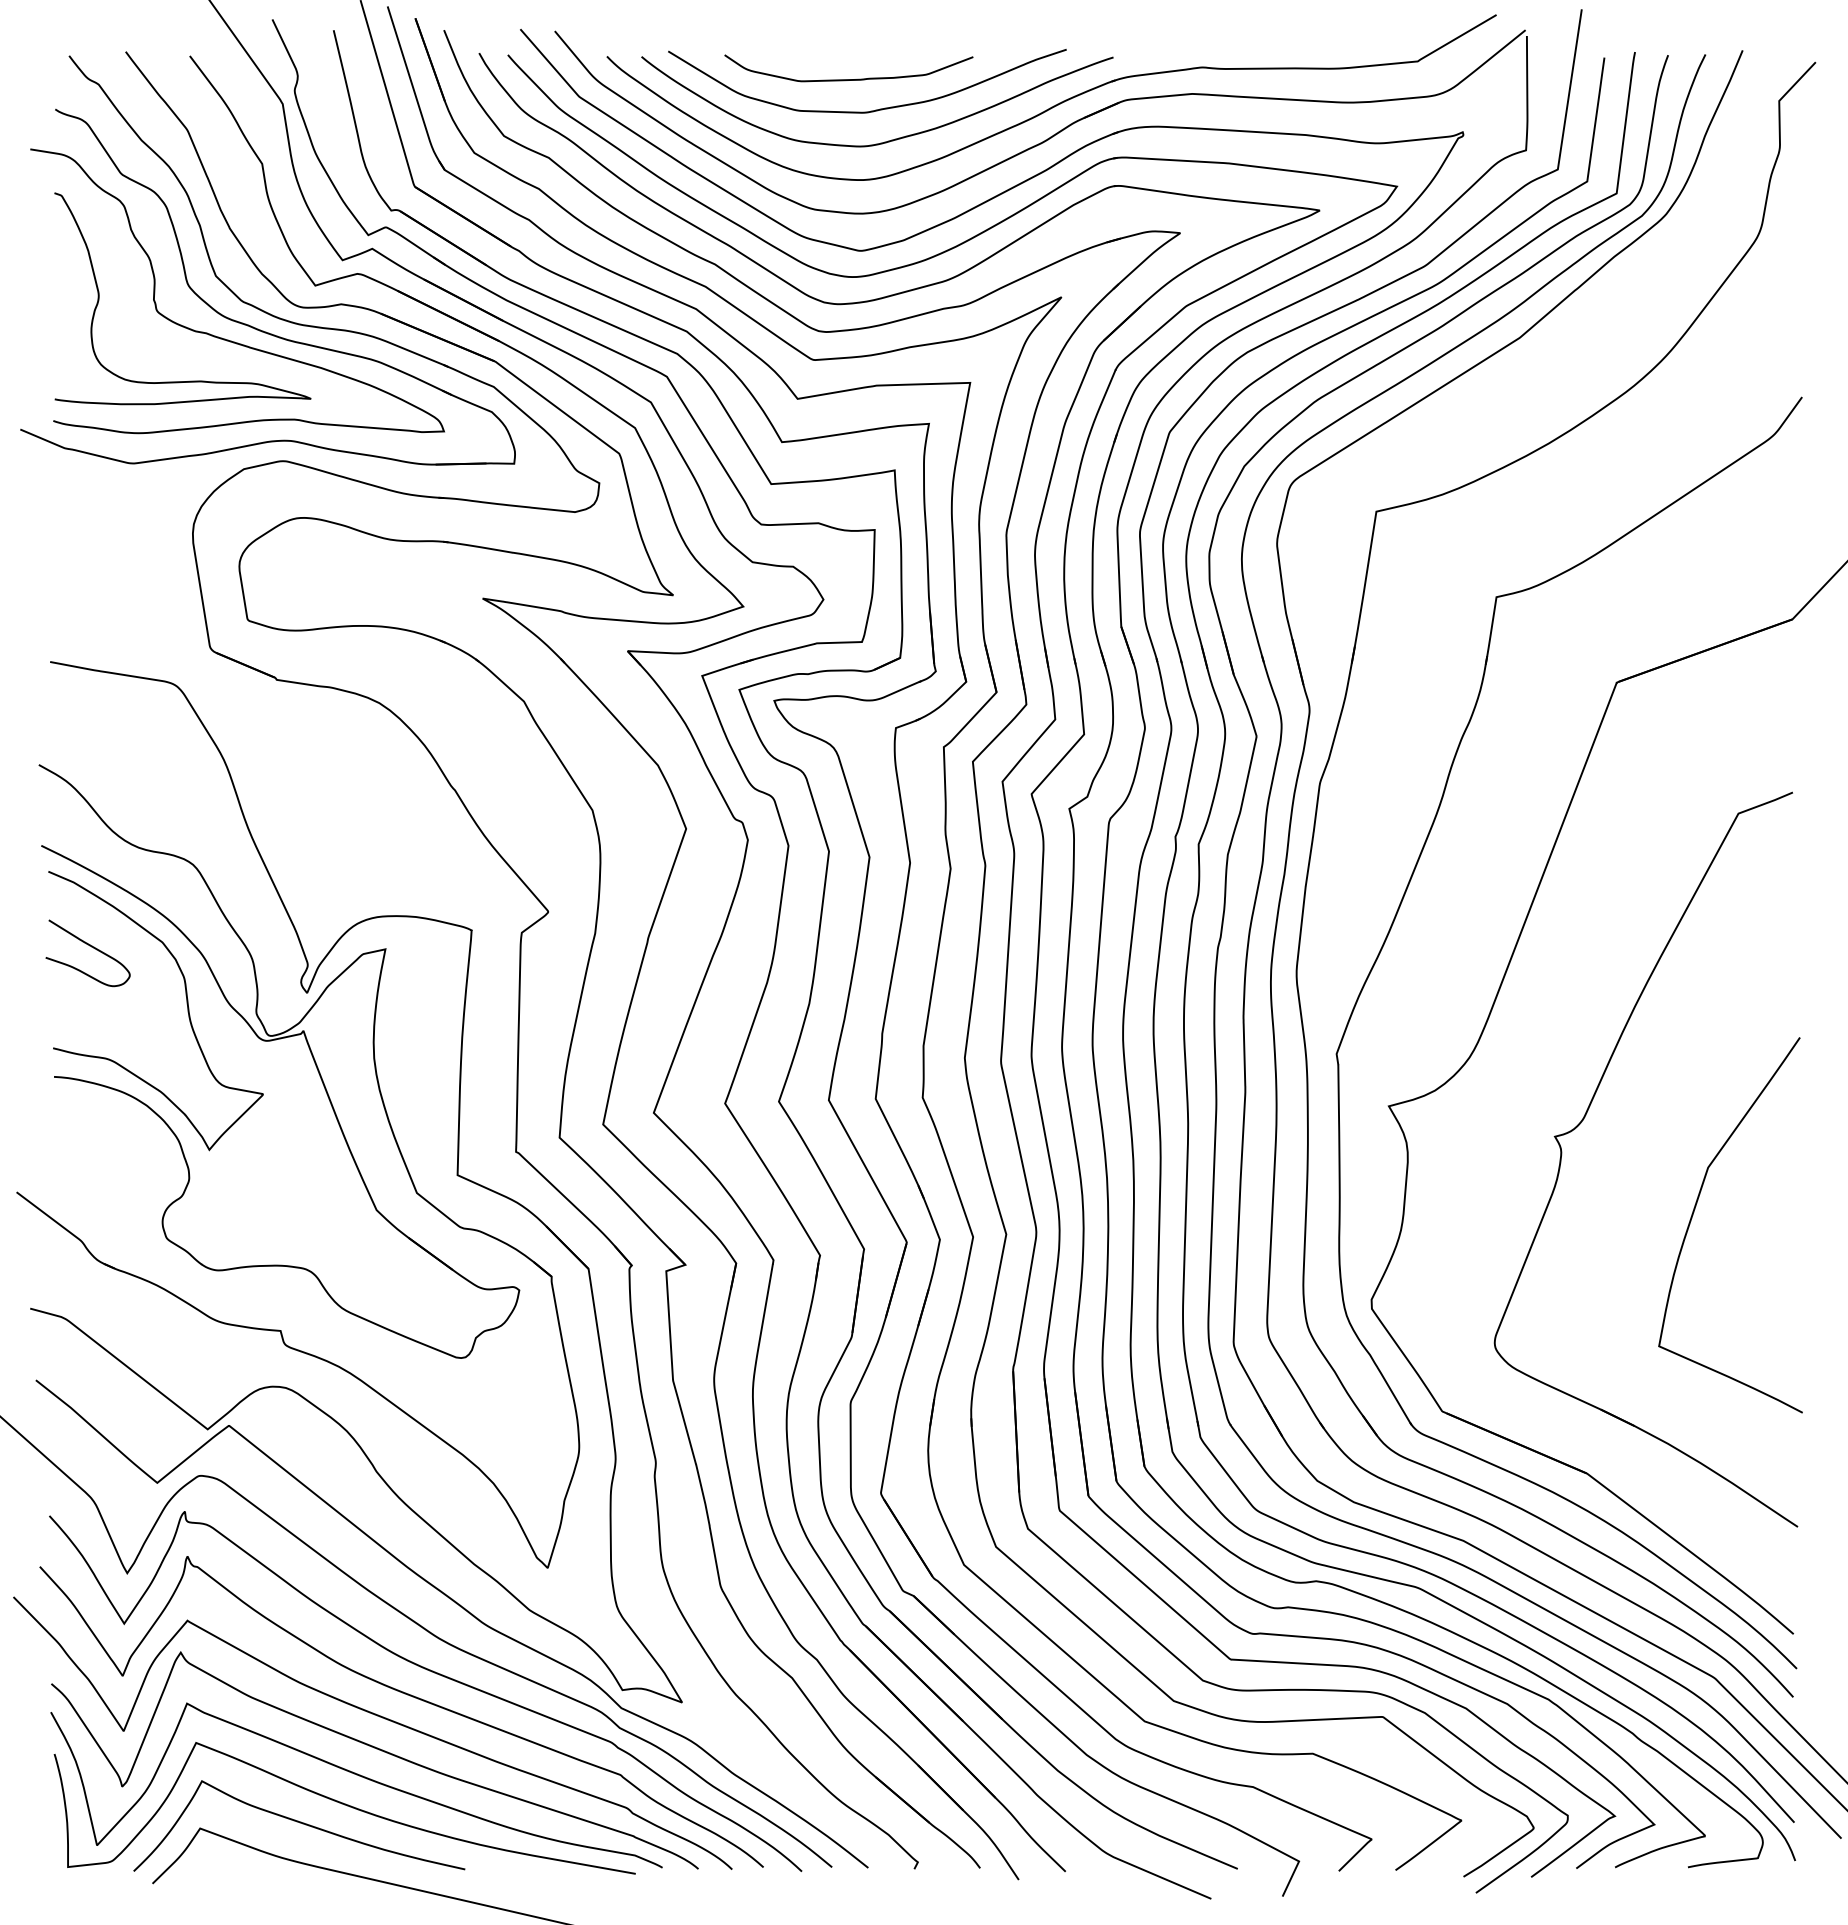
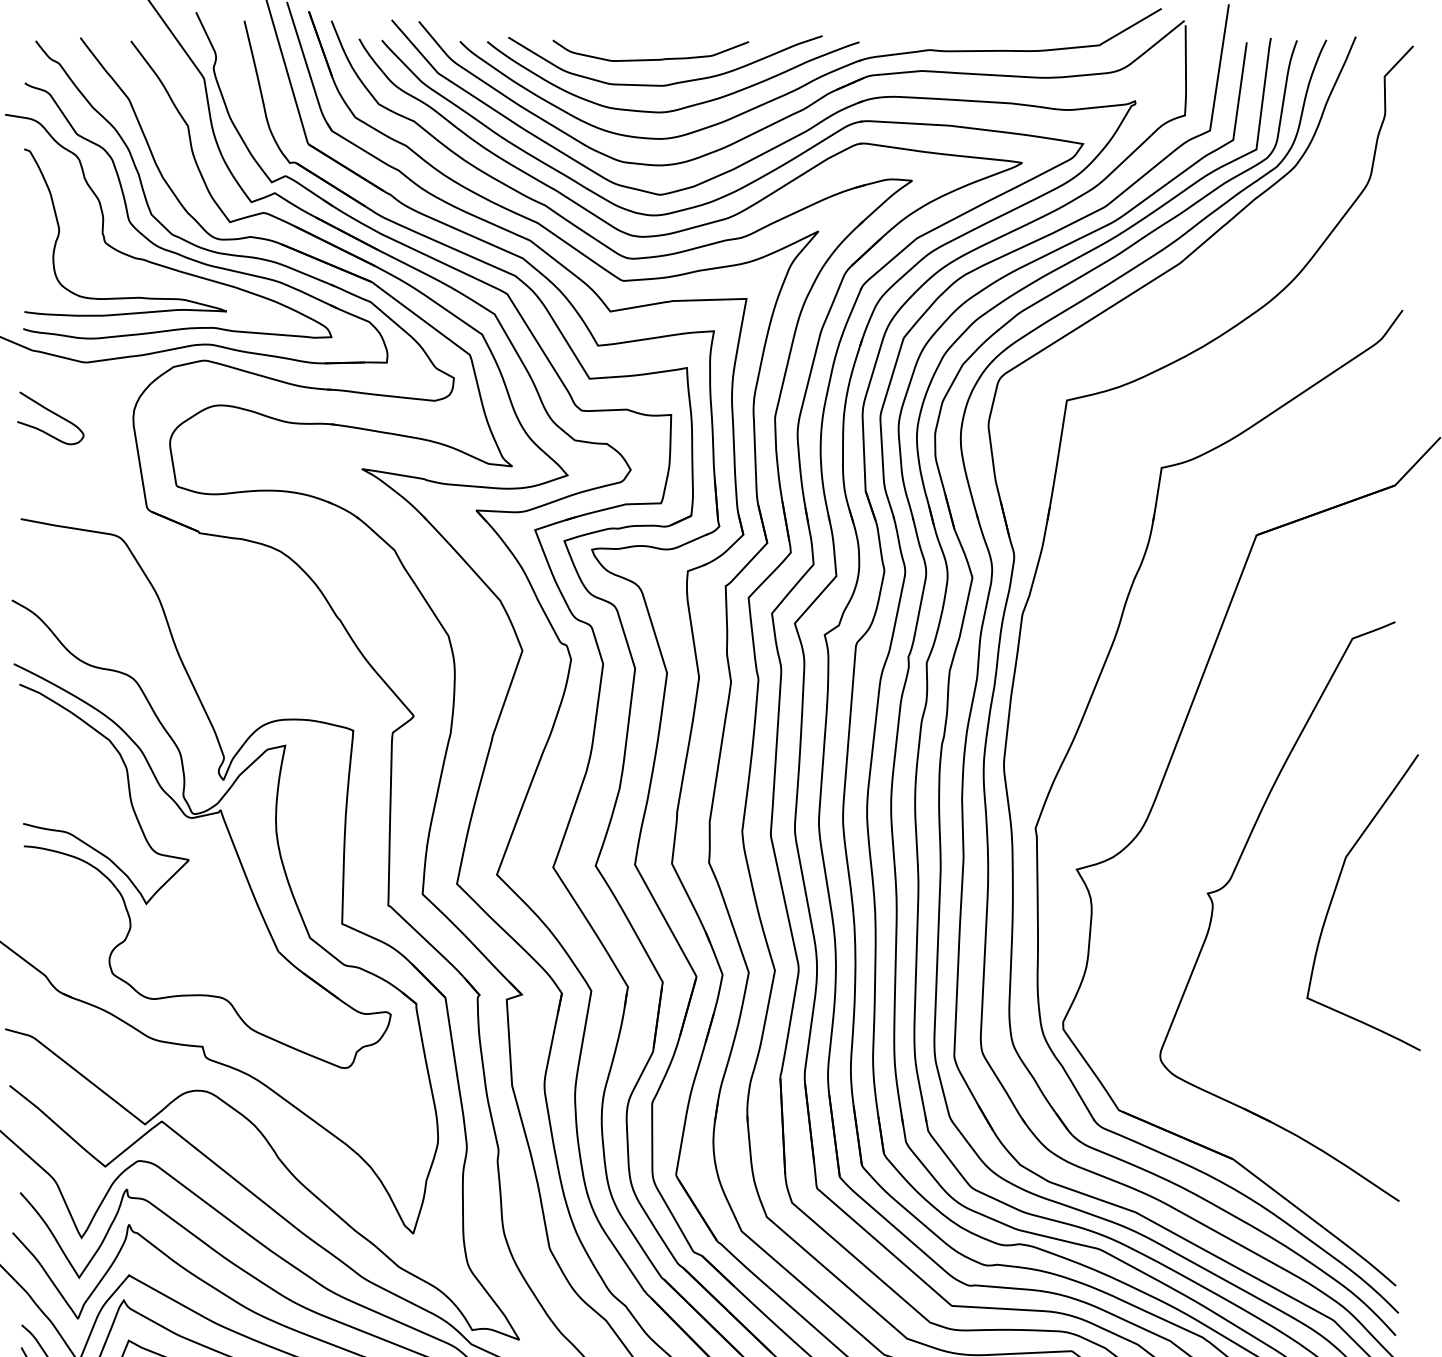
curve: (91, 947) -> (53, 413), moved
curve: (1694, 1212) -> (1335, 892), moved

